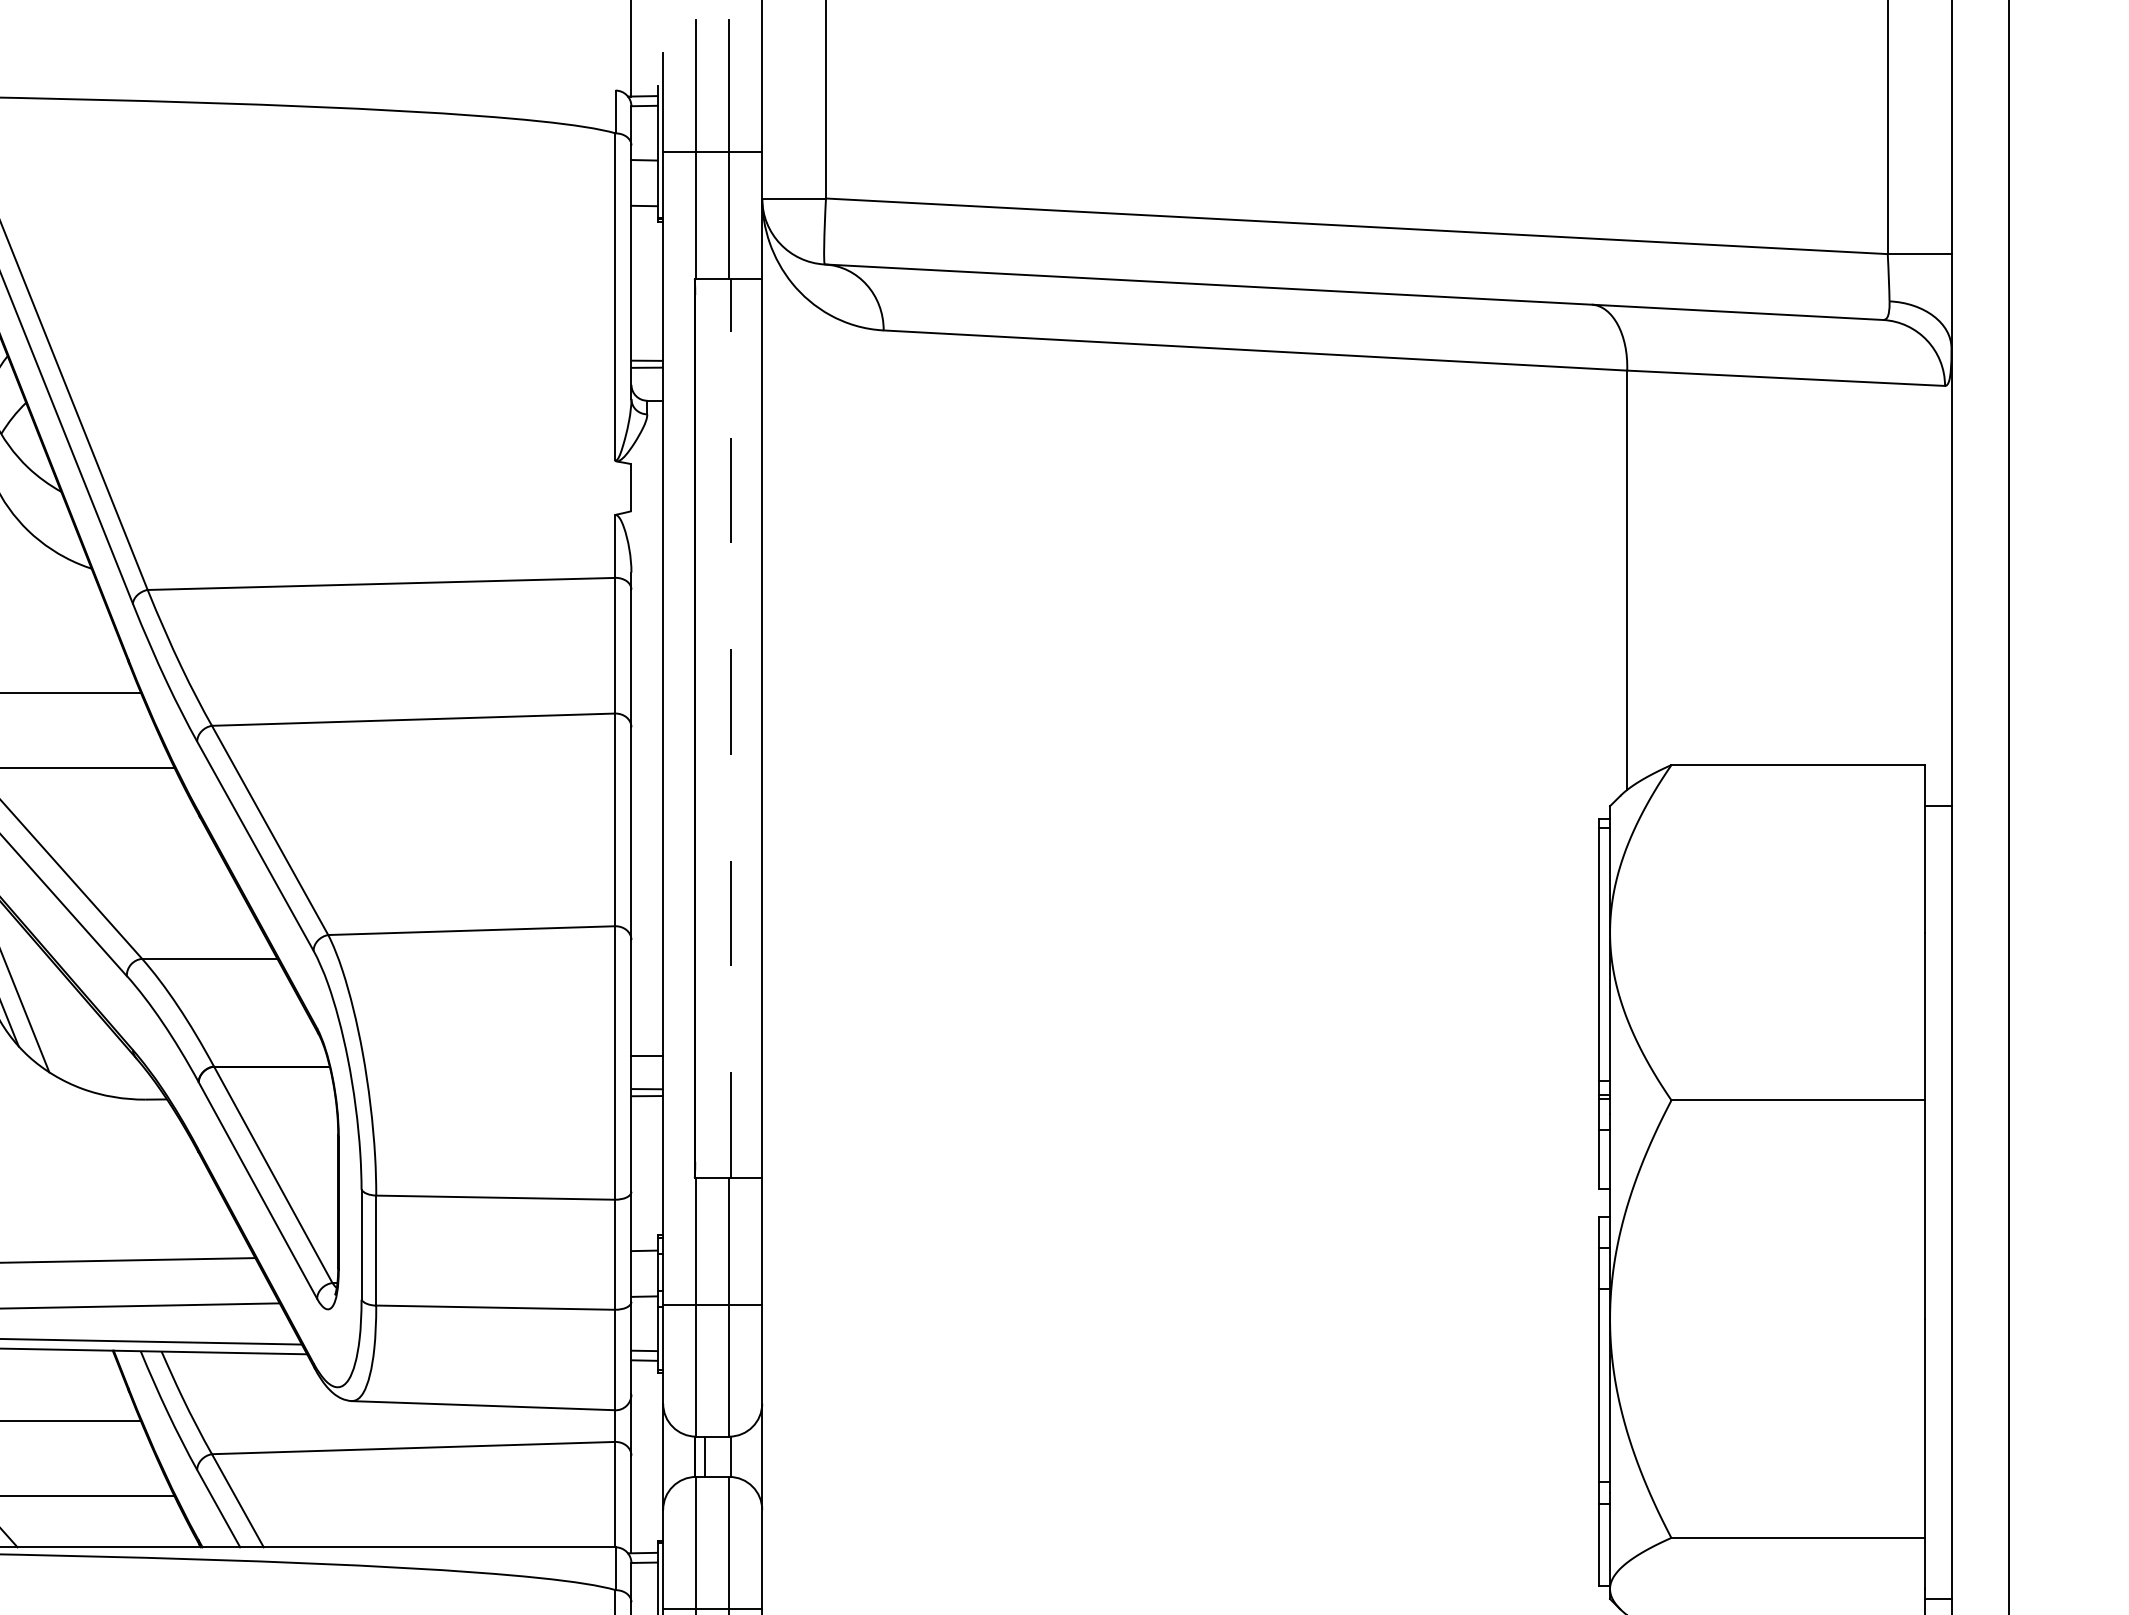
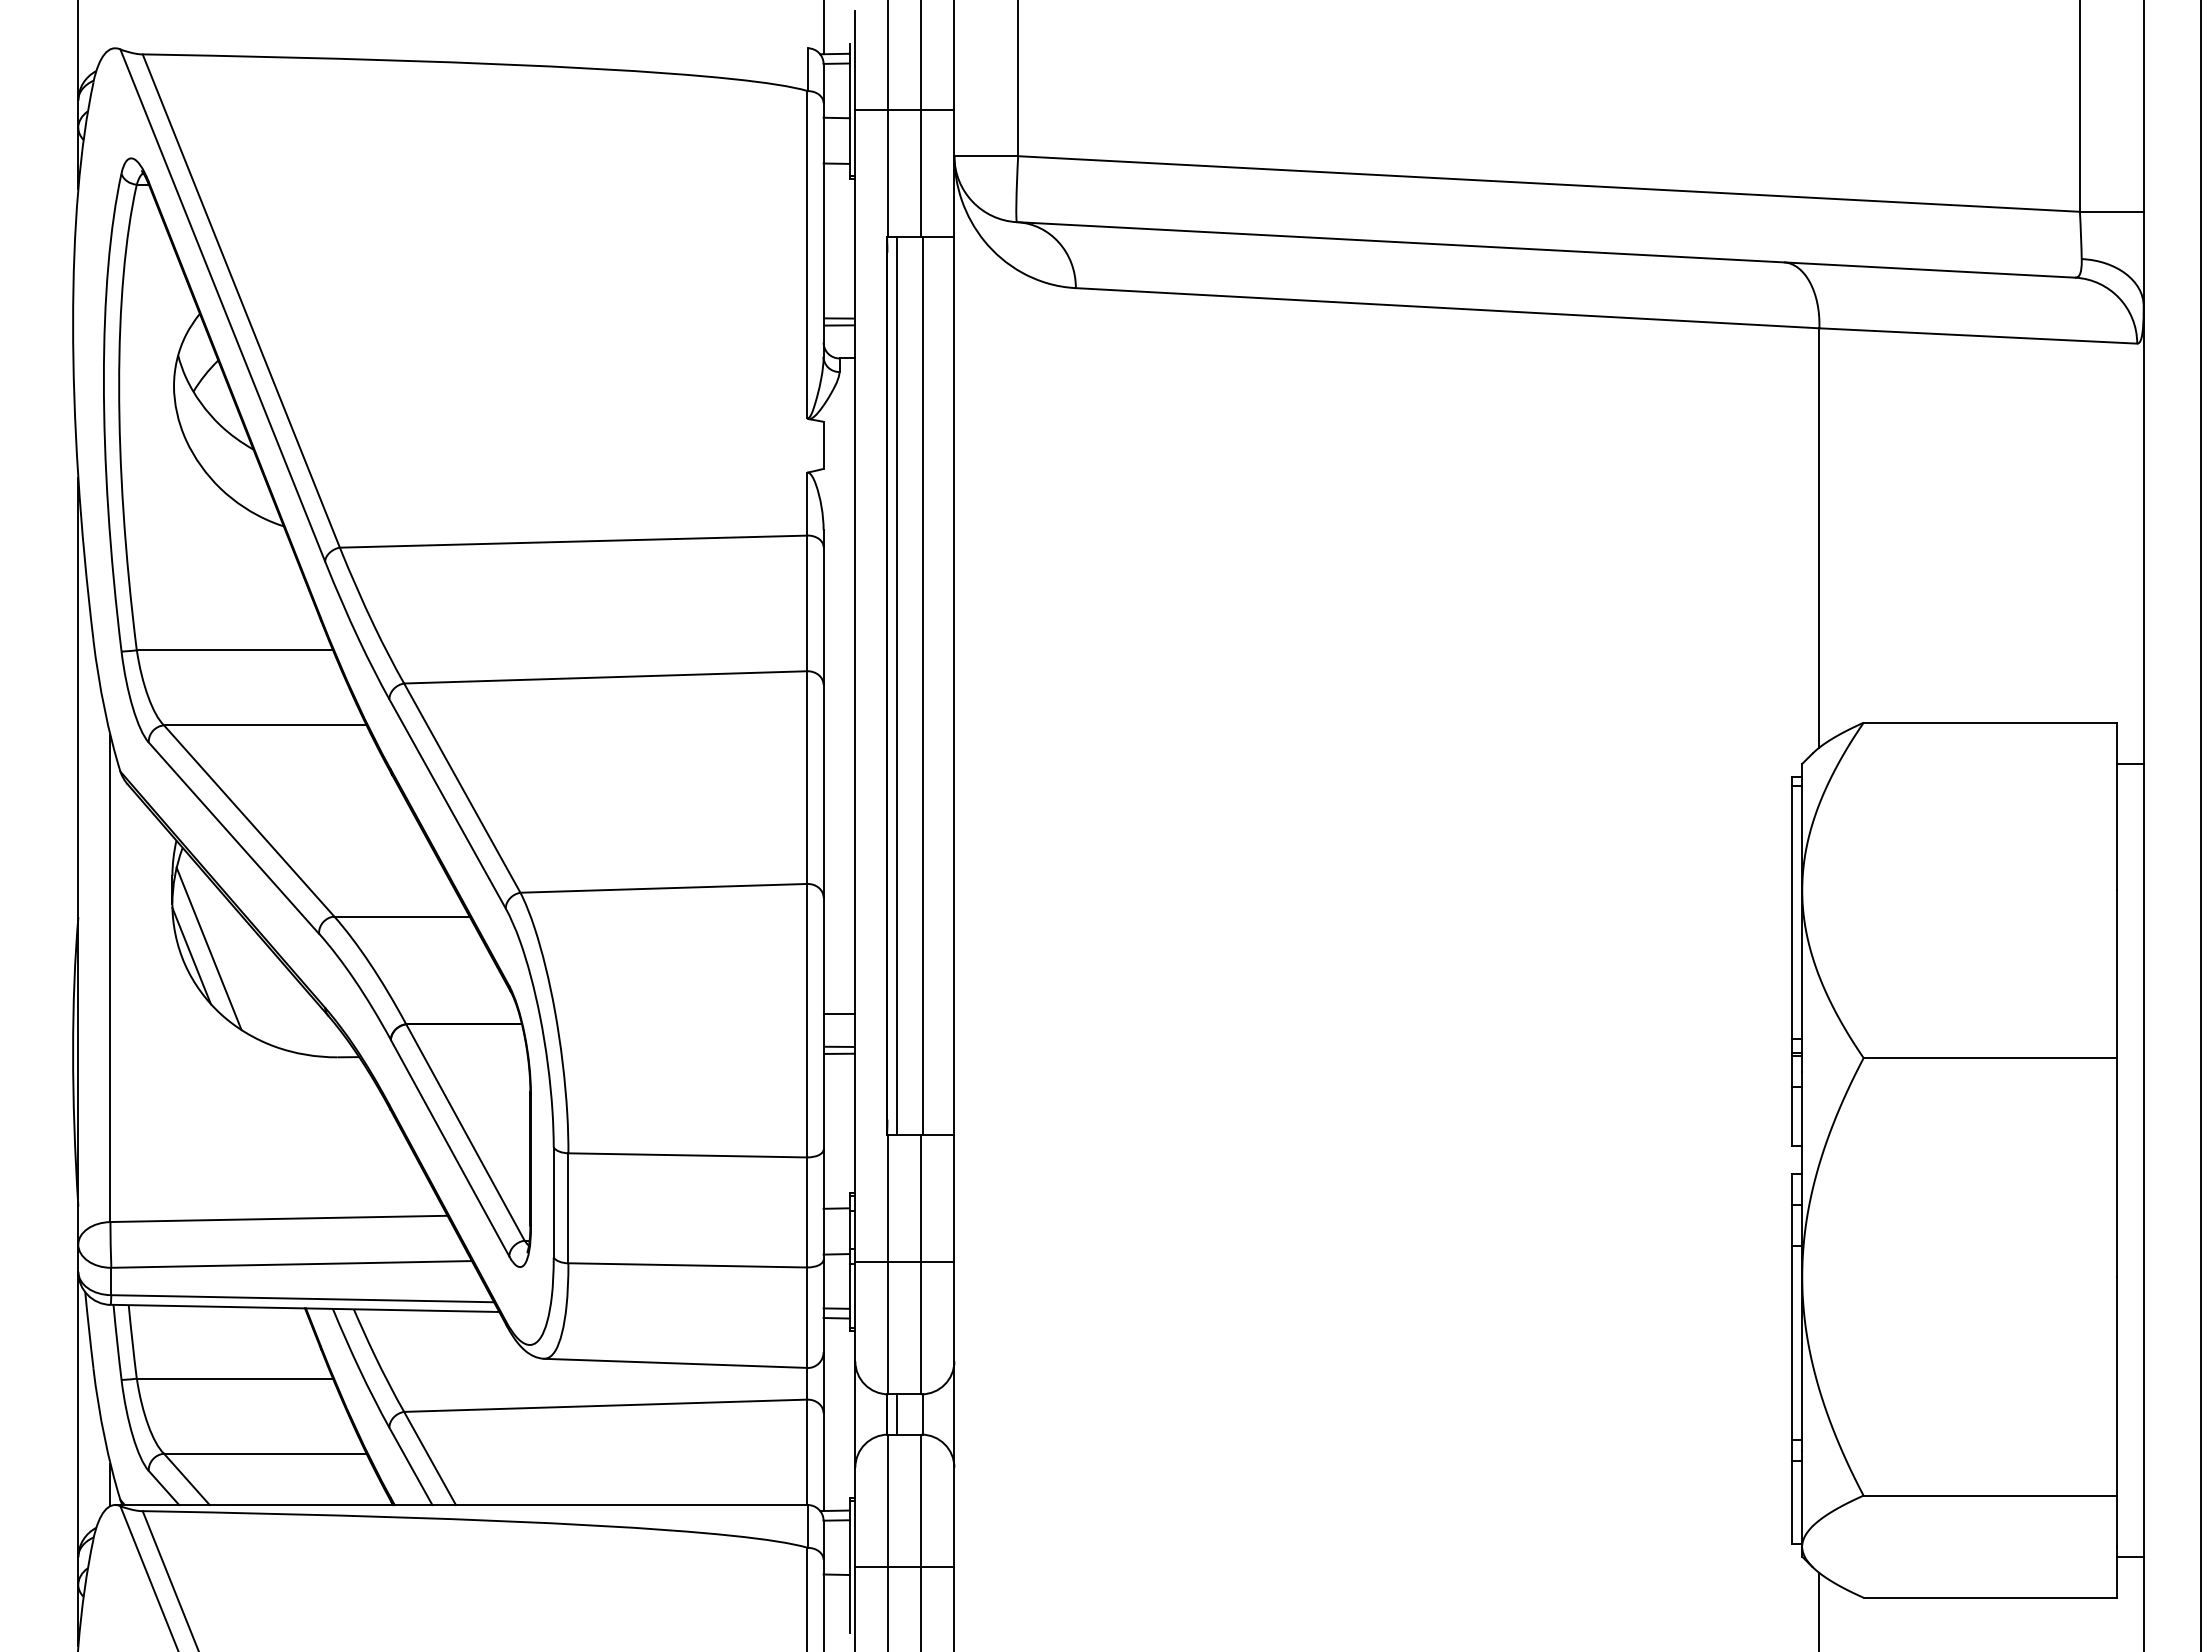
line: (705, 727) -> (897, 685), added
line: (731, 727) -> (923, 685), dashed -> solid

